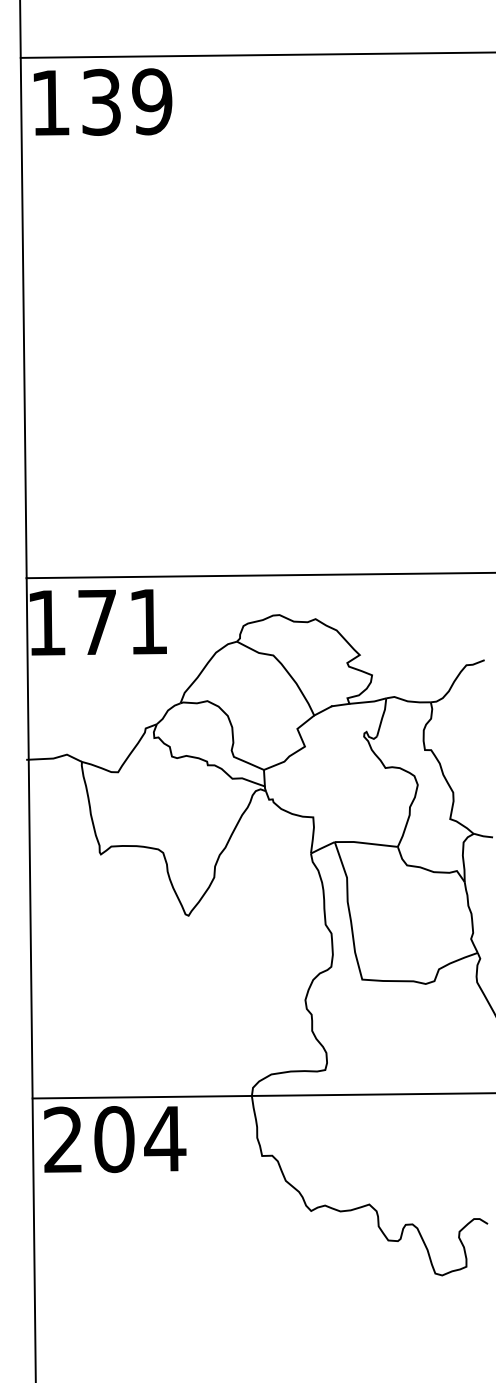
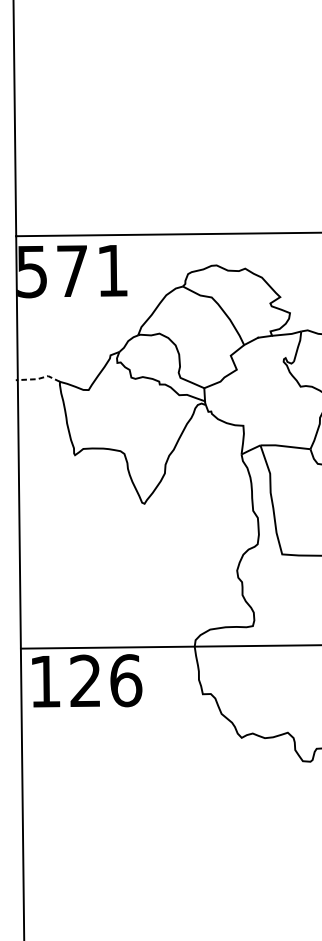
text: (46, 623) -> (31, 272), 171 -> 571
line: (55, 758) -> (39, 379), solid -> dashed
text: (115, 1139) -> (86, 681), 204 -> 126

